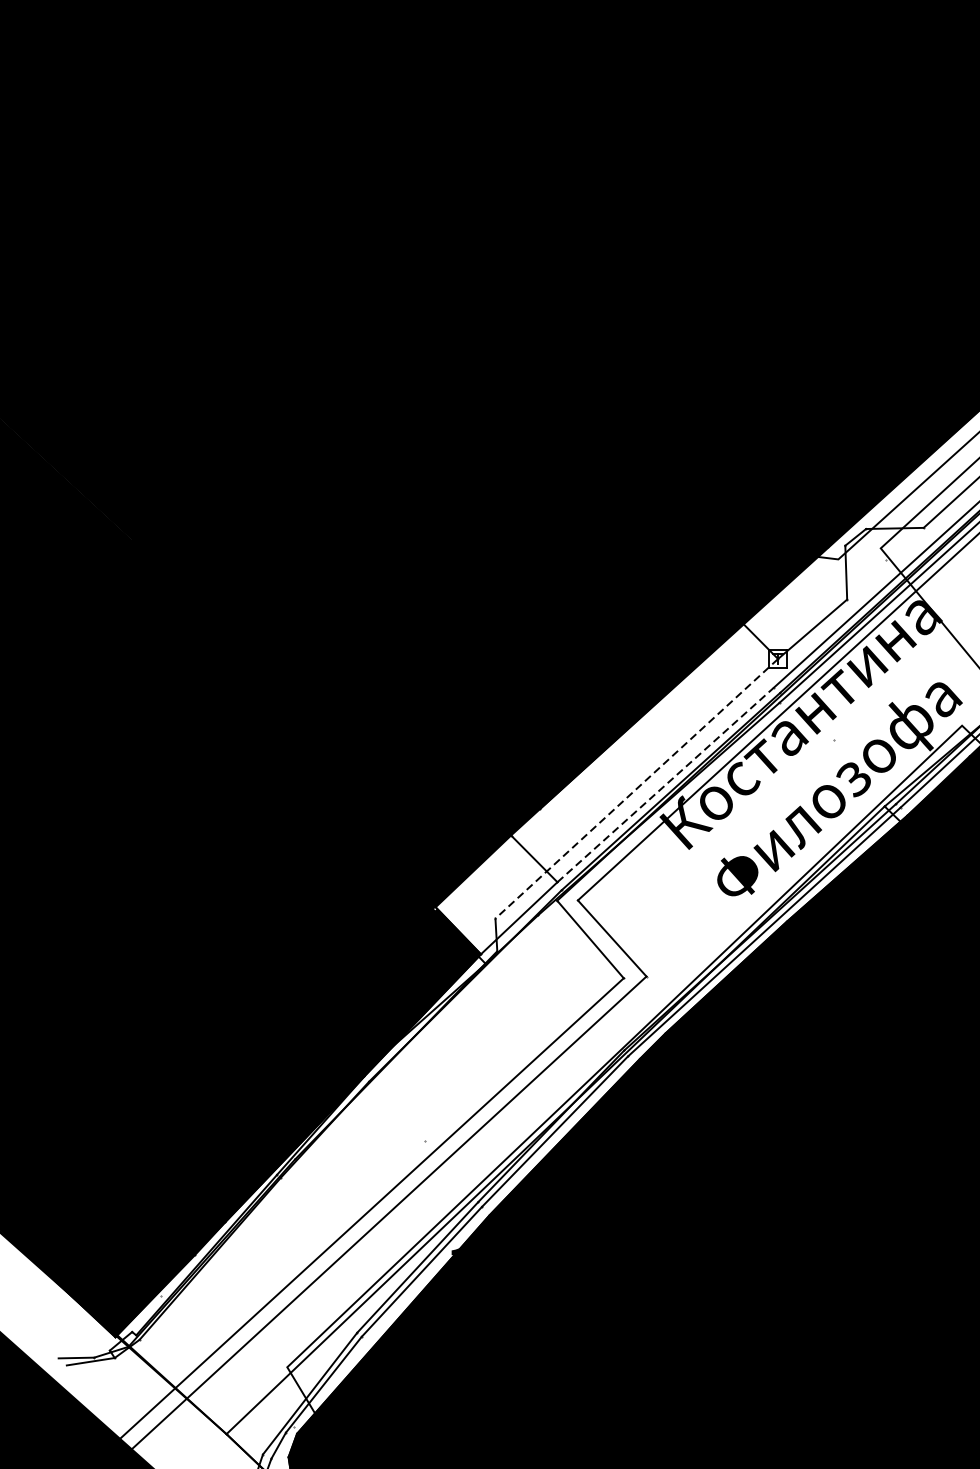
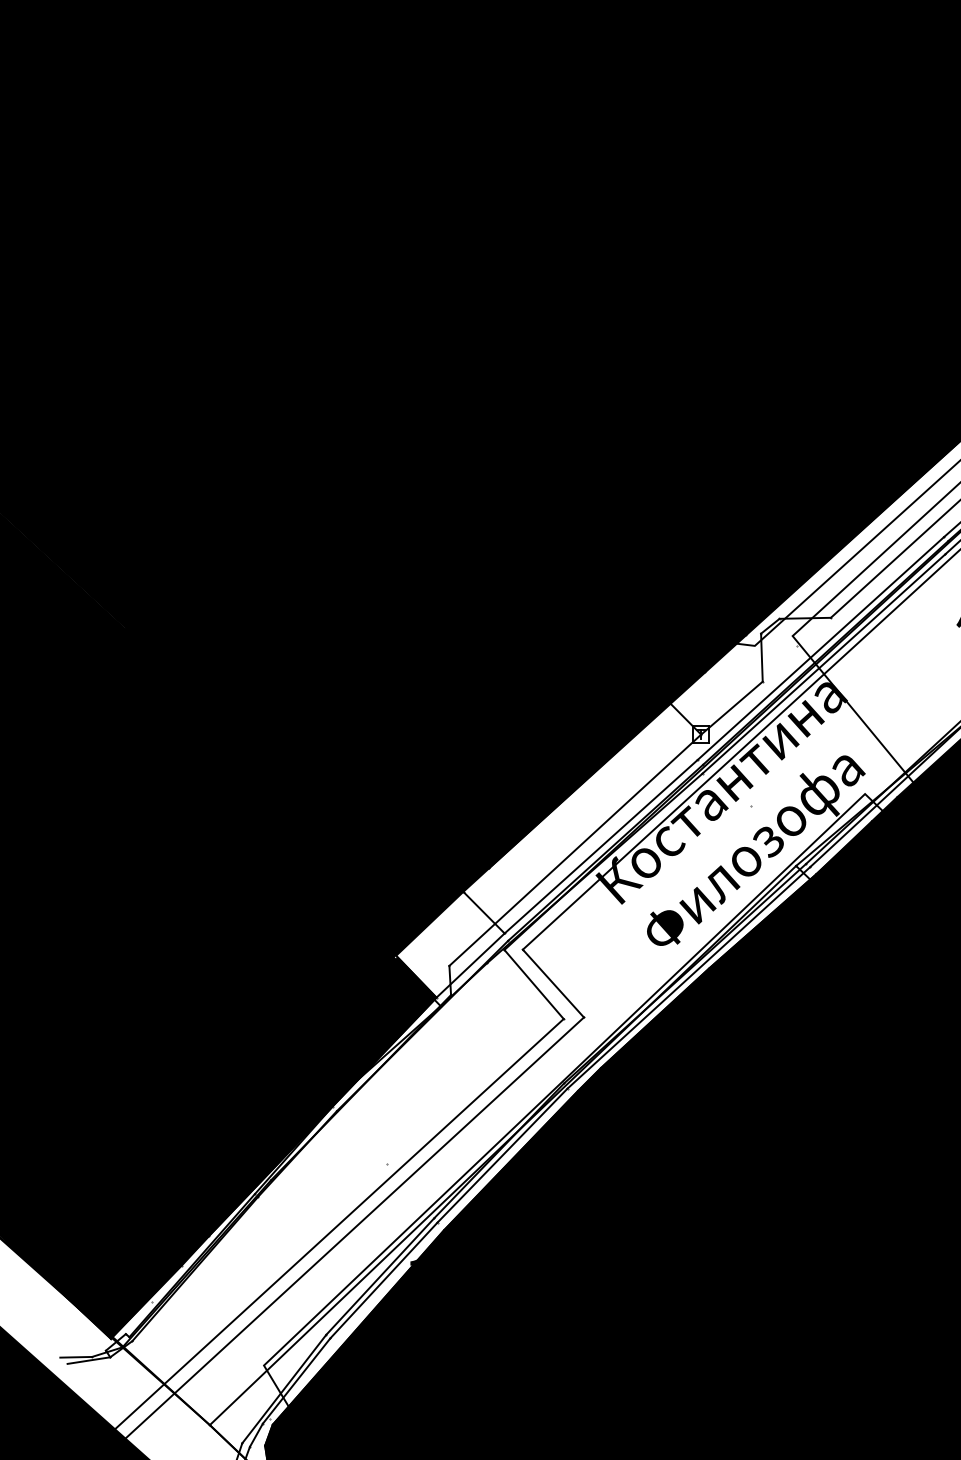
line: (666, 784) -> (601, 846), dashed -> solid
line: (636, 789) -> (575, 850), dashed -> solid

